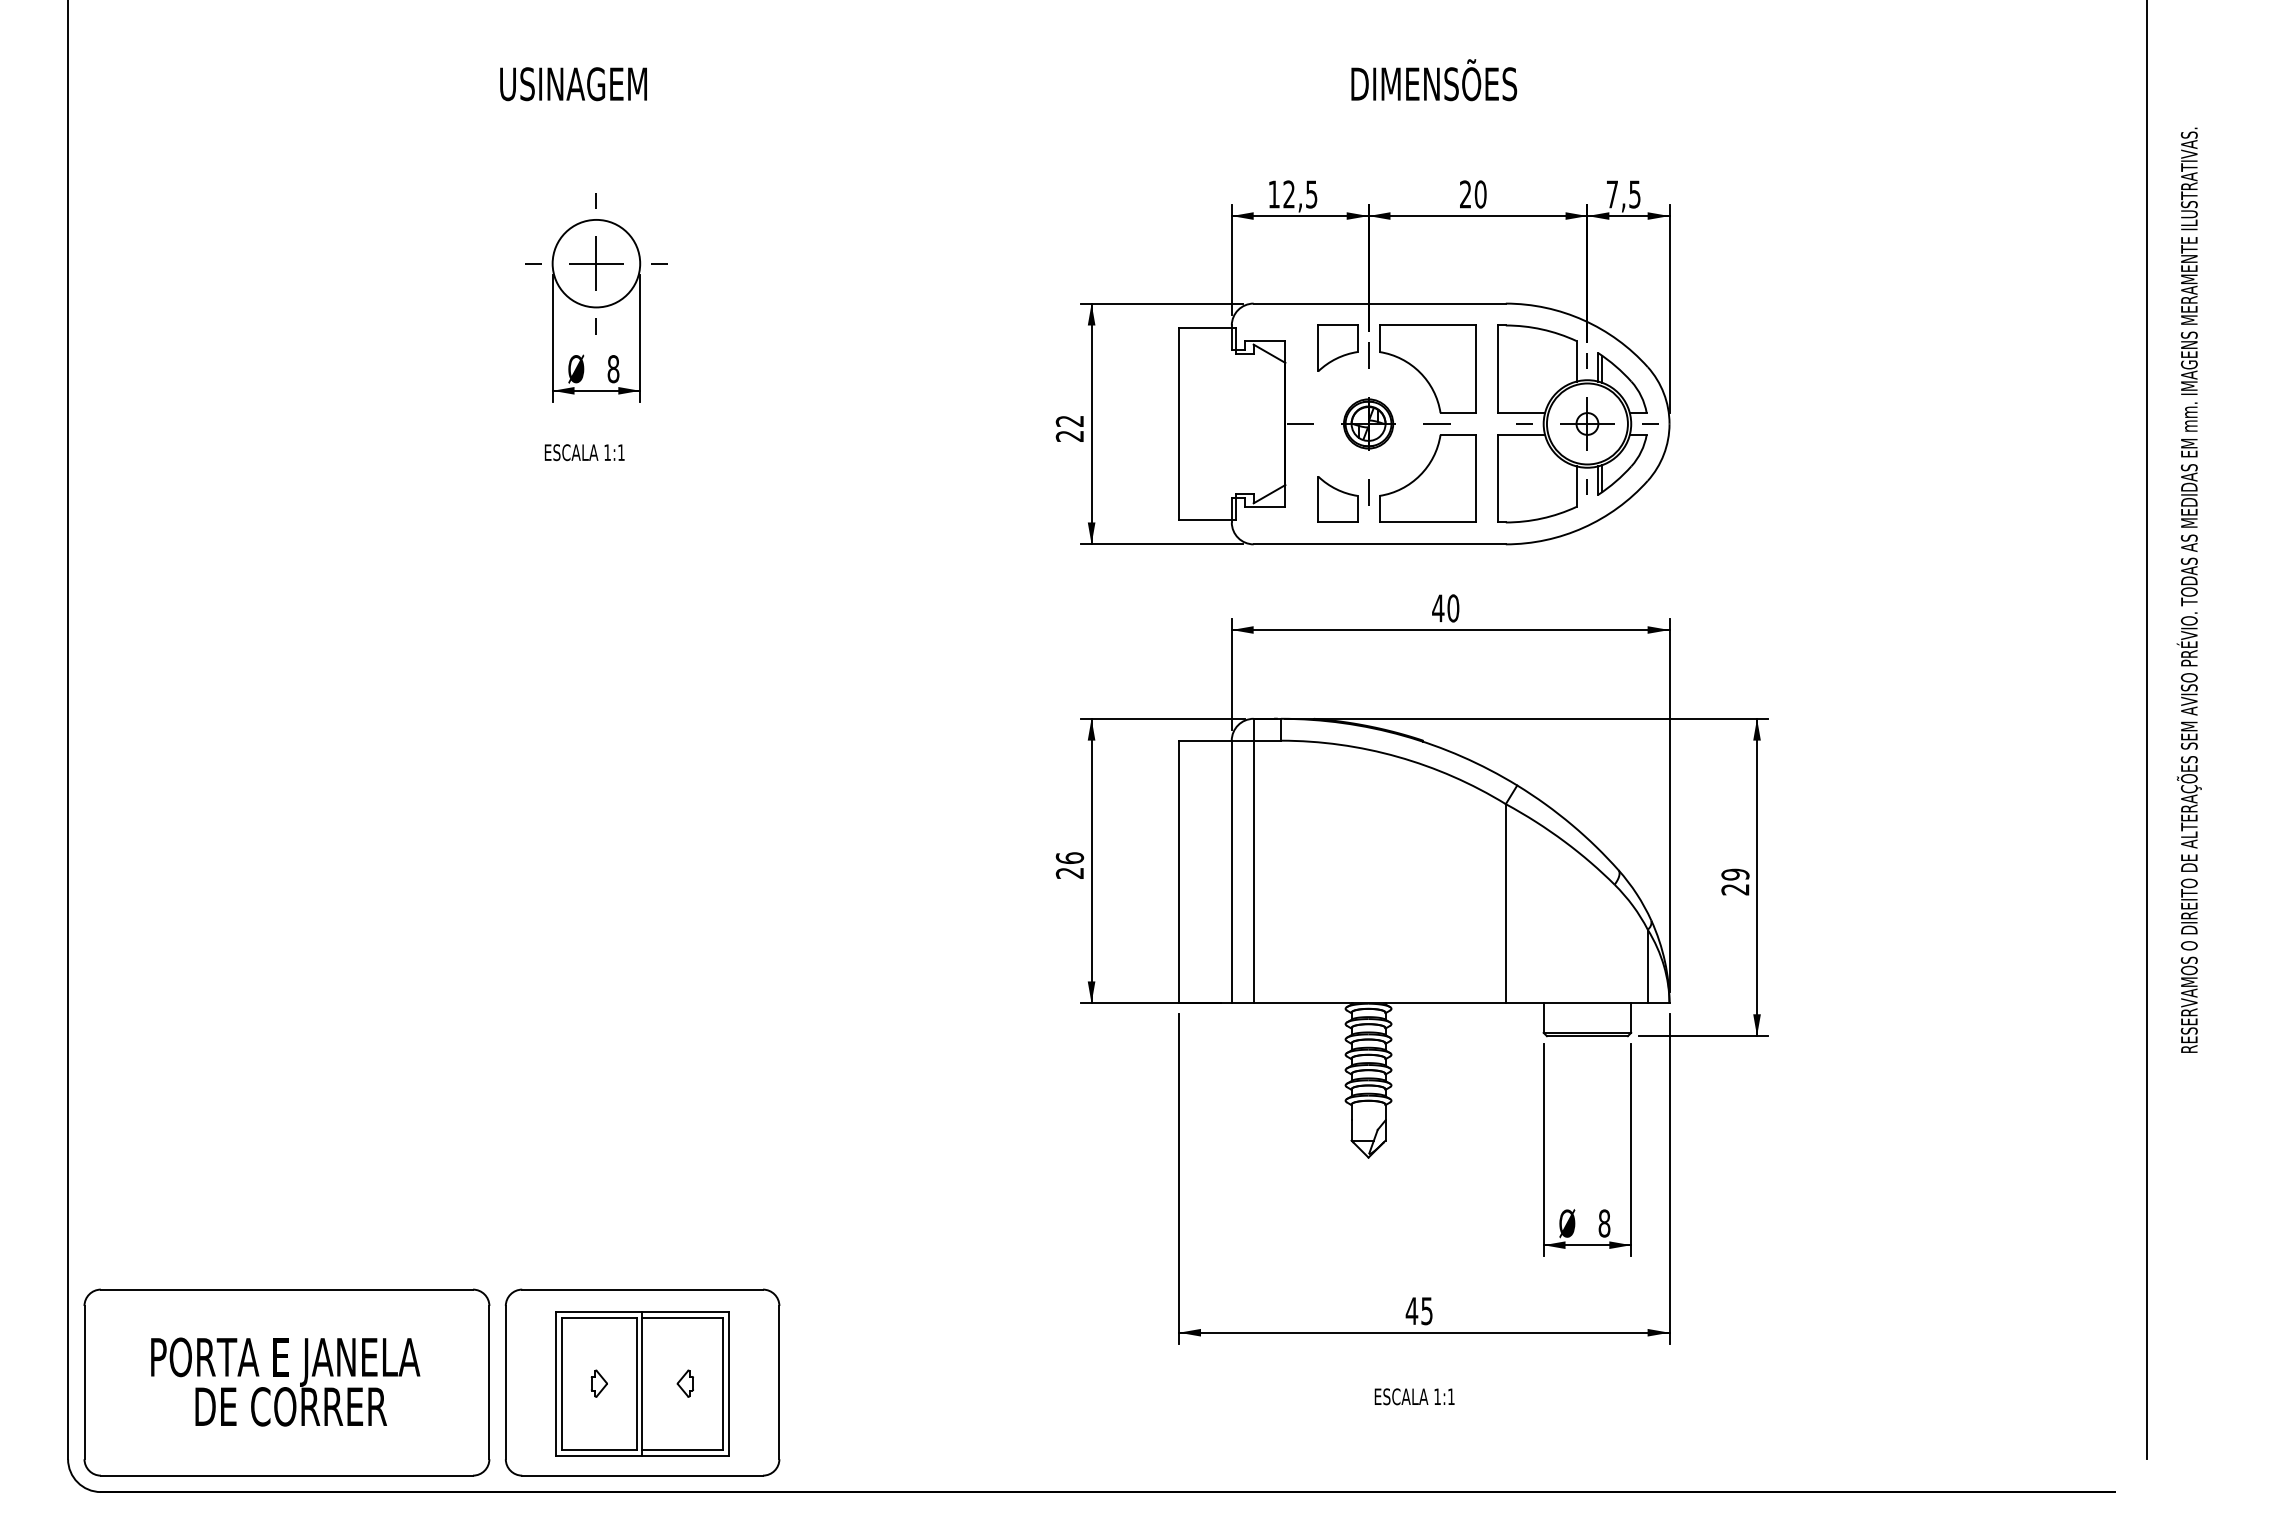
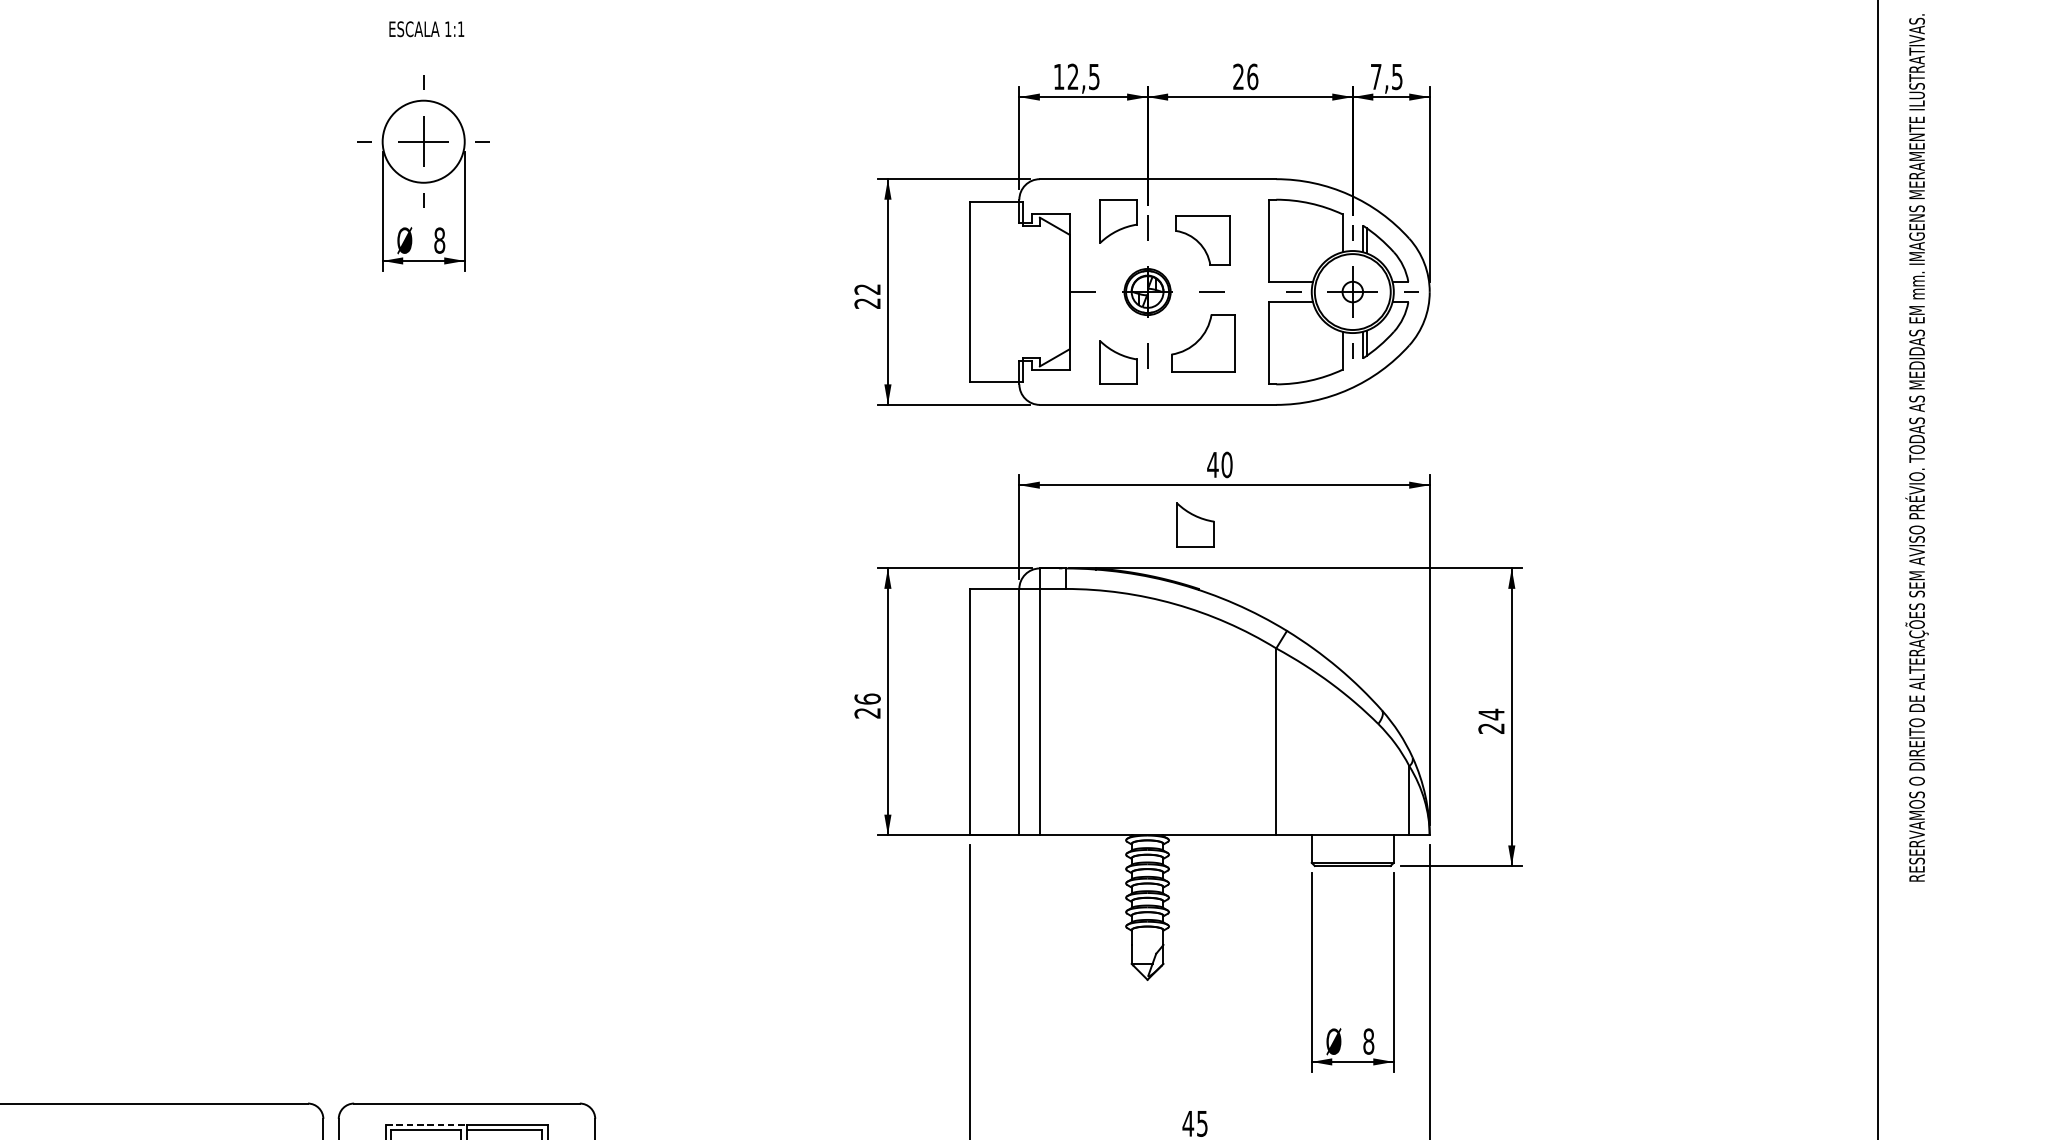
text: (1480, 194) -> (1252, 76), 20 -> 26
part: (1427, 368) -> (1202, 240), size x0.6
text: (584, 452) -> (426, 29), moved
part: (1427, 478) -> (1202, 343), size x0.7
part: (1419, 672) -> (1195, 525), added
text: (1735, 874) -> (1491, 714), 29 -> 24
line: (599, 1311) -> (426, 1124), solid -> dashed

